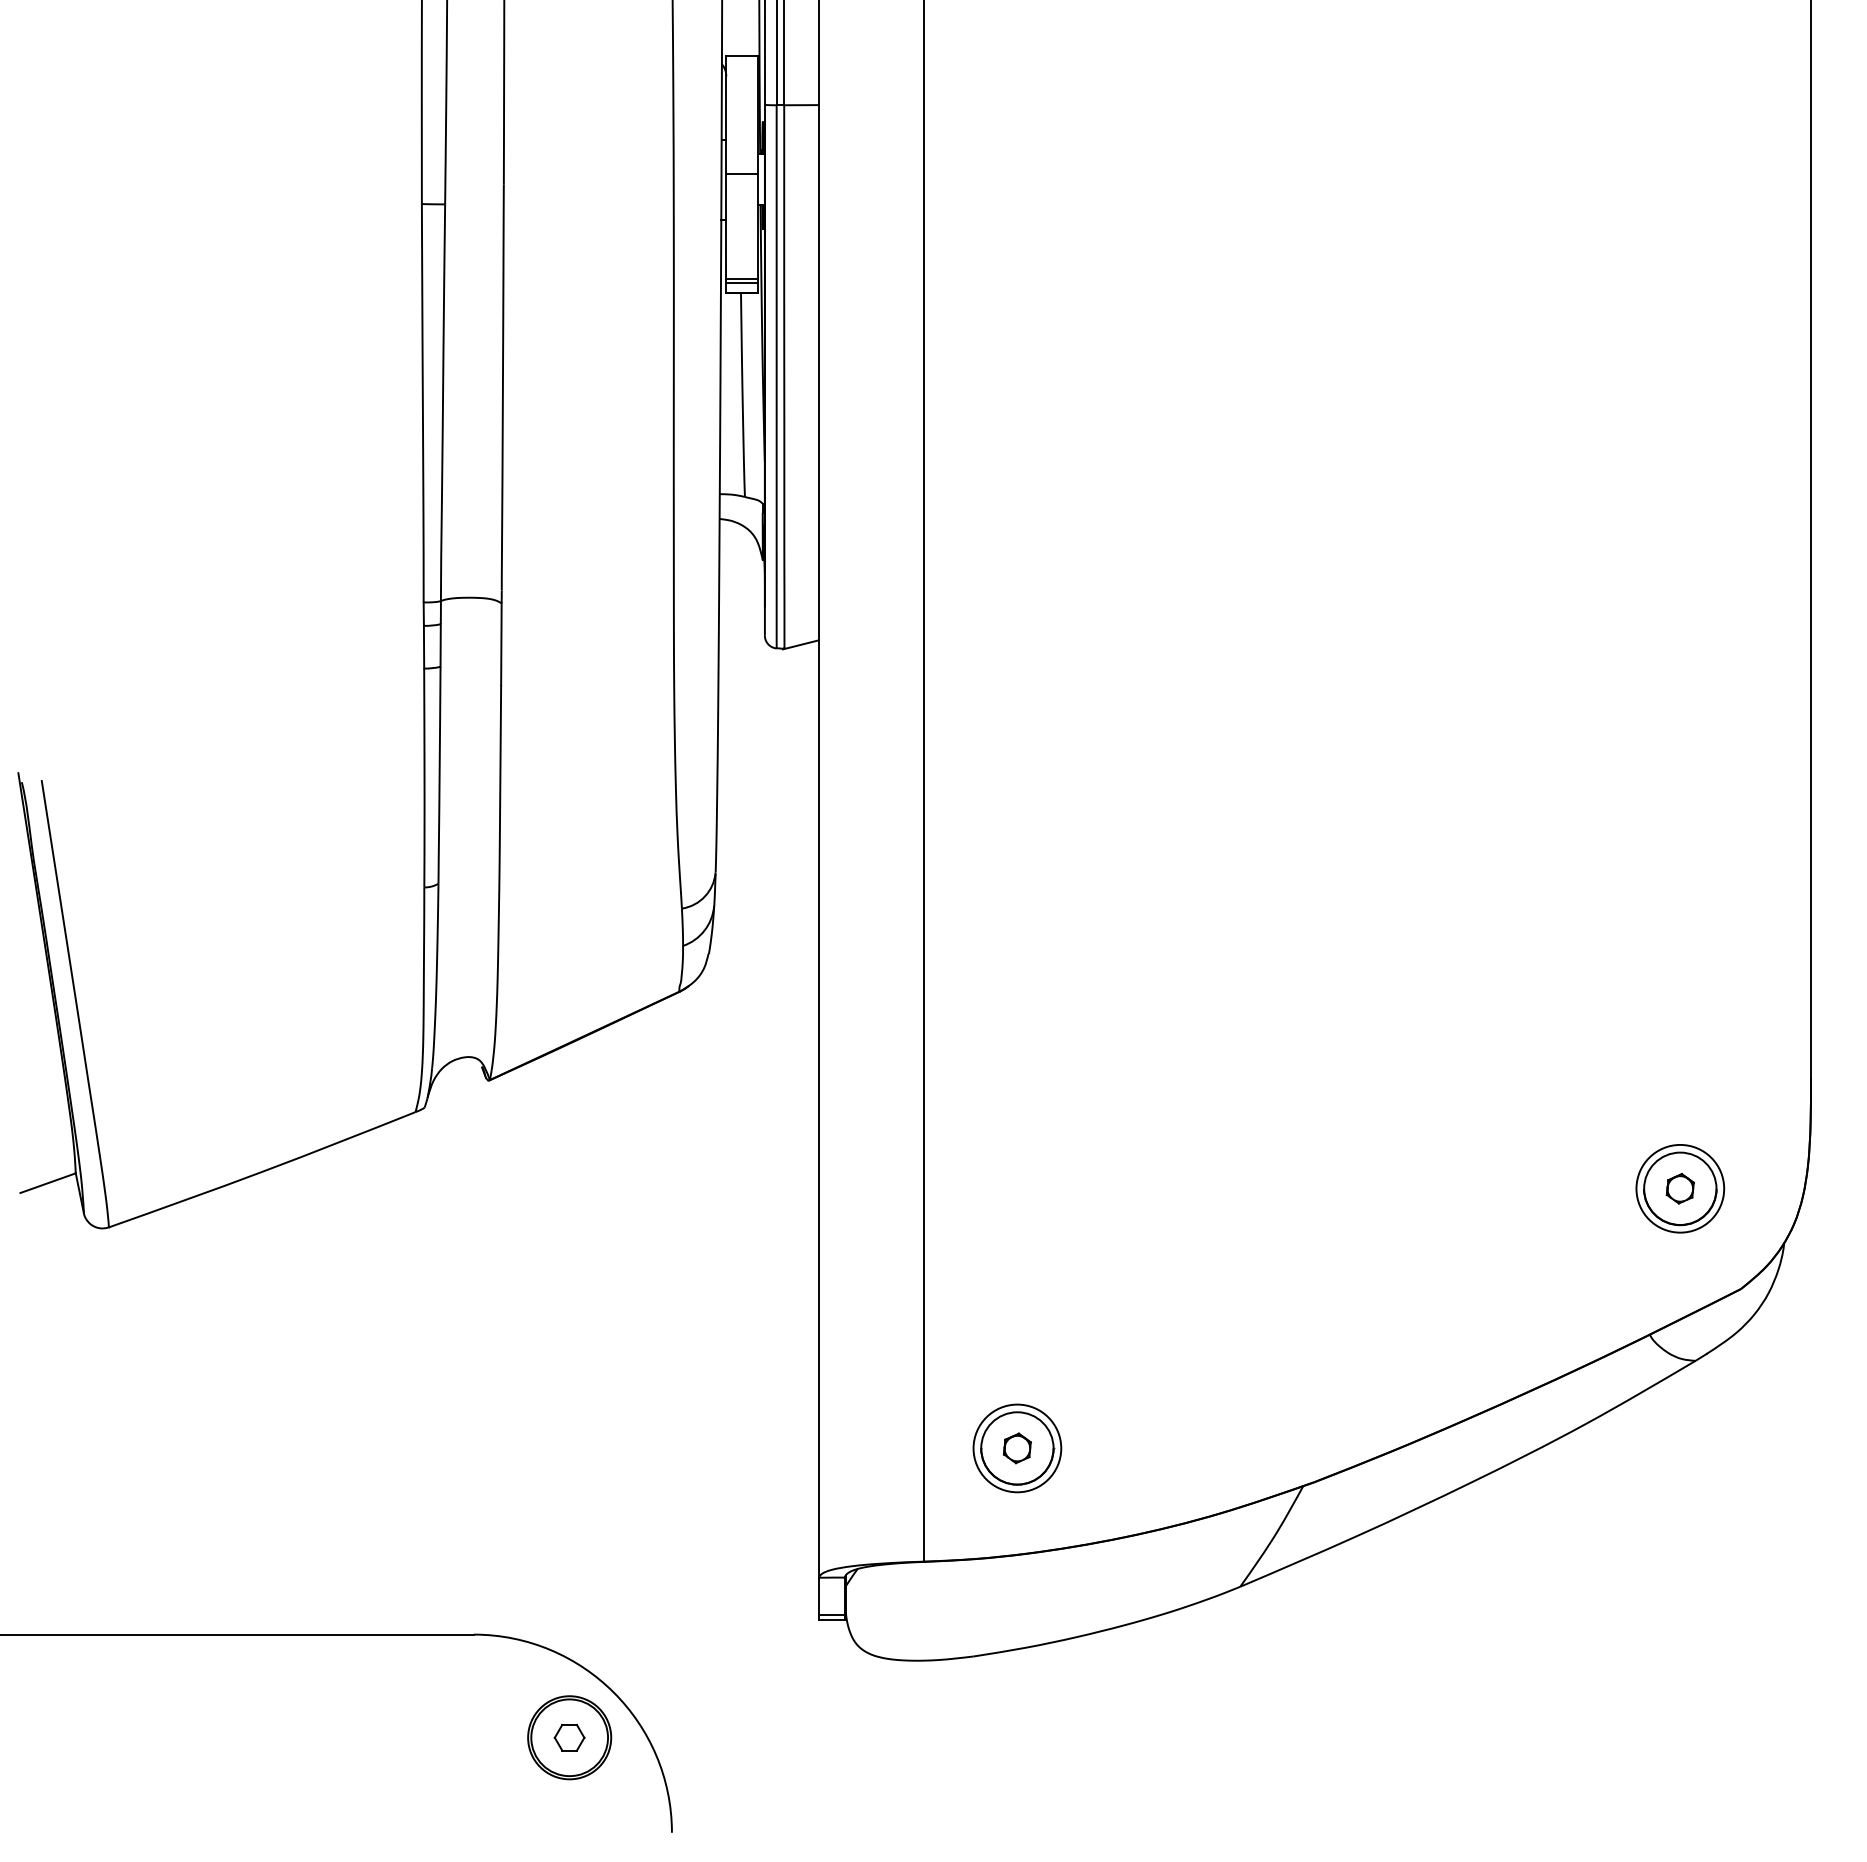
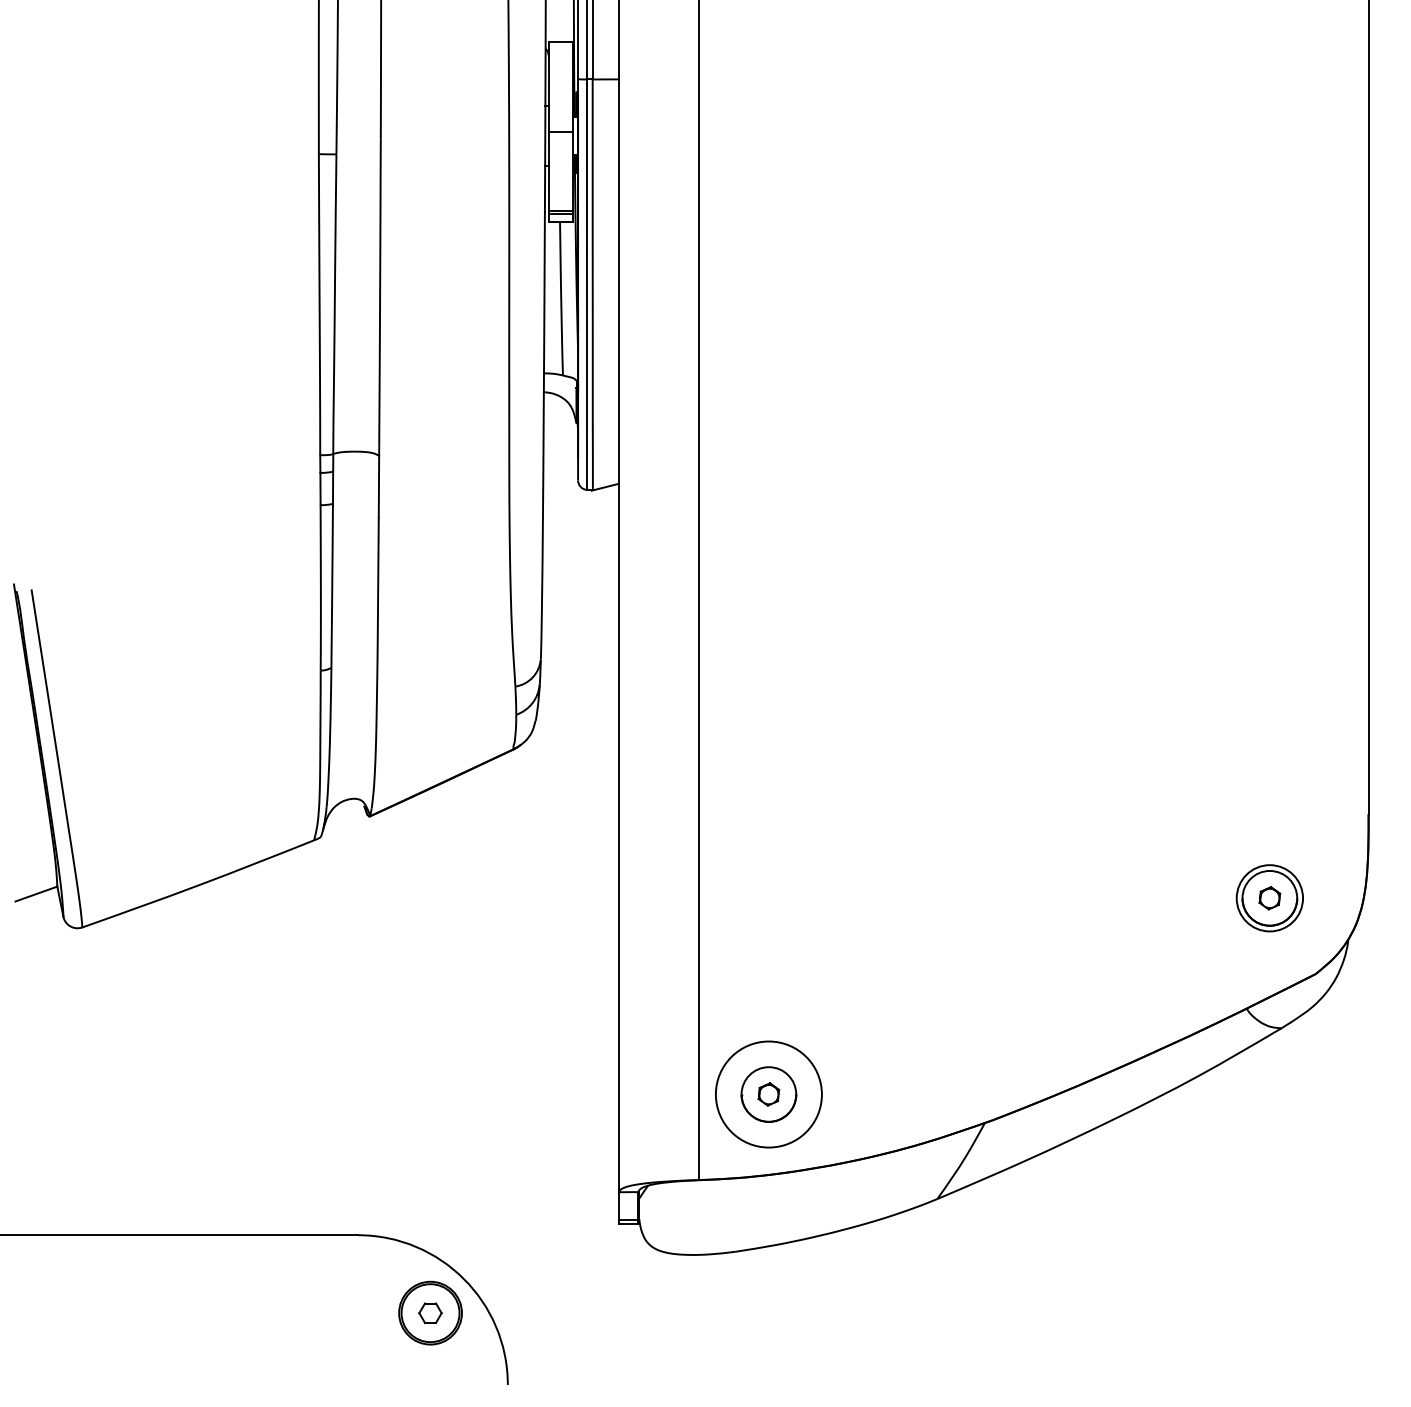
circle: (1017, 1448) -> (768, 1094), size x1.6

